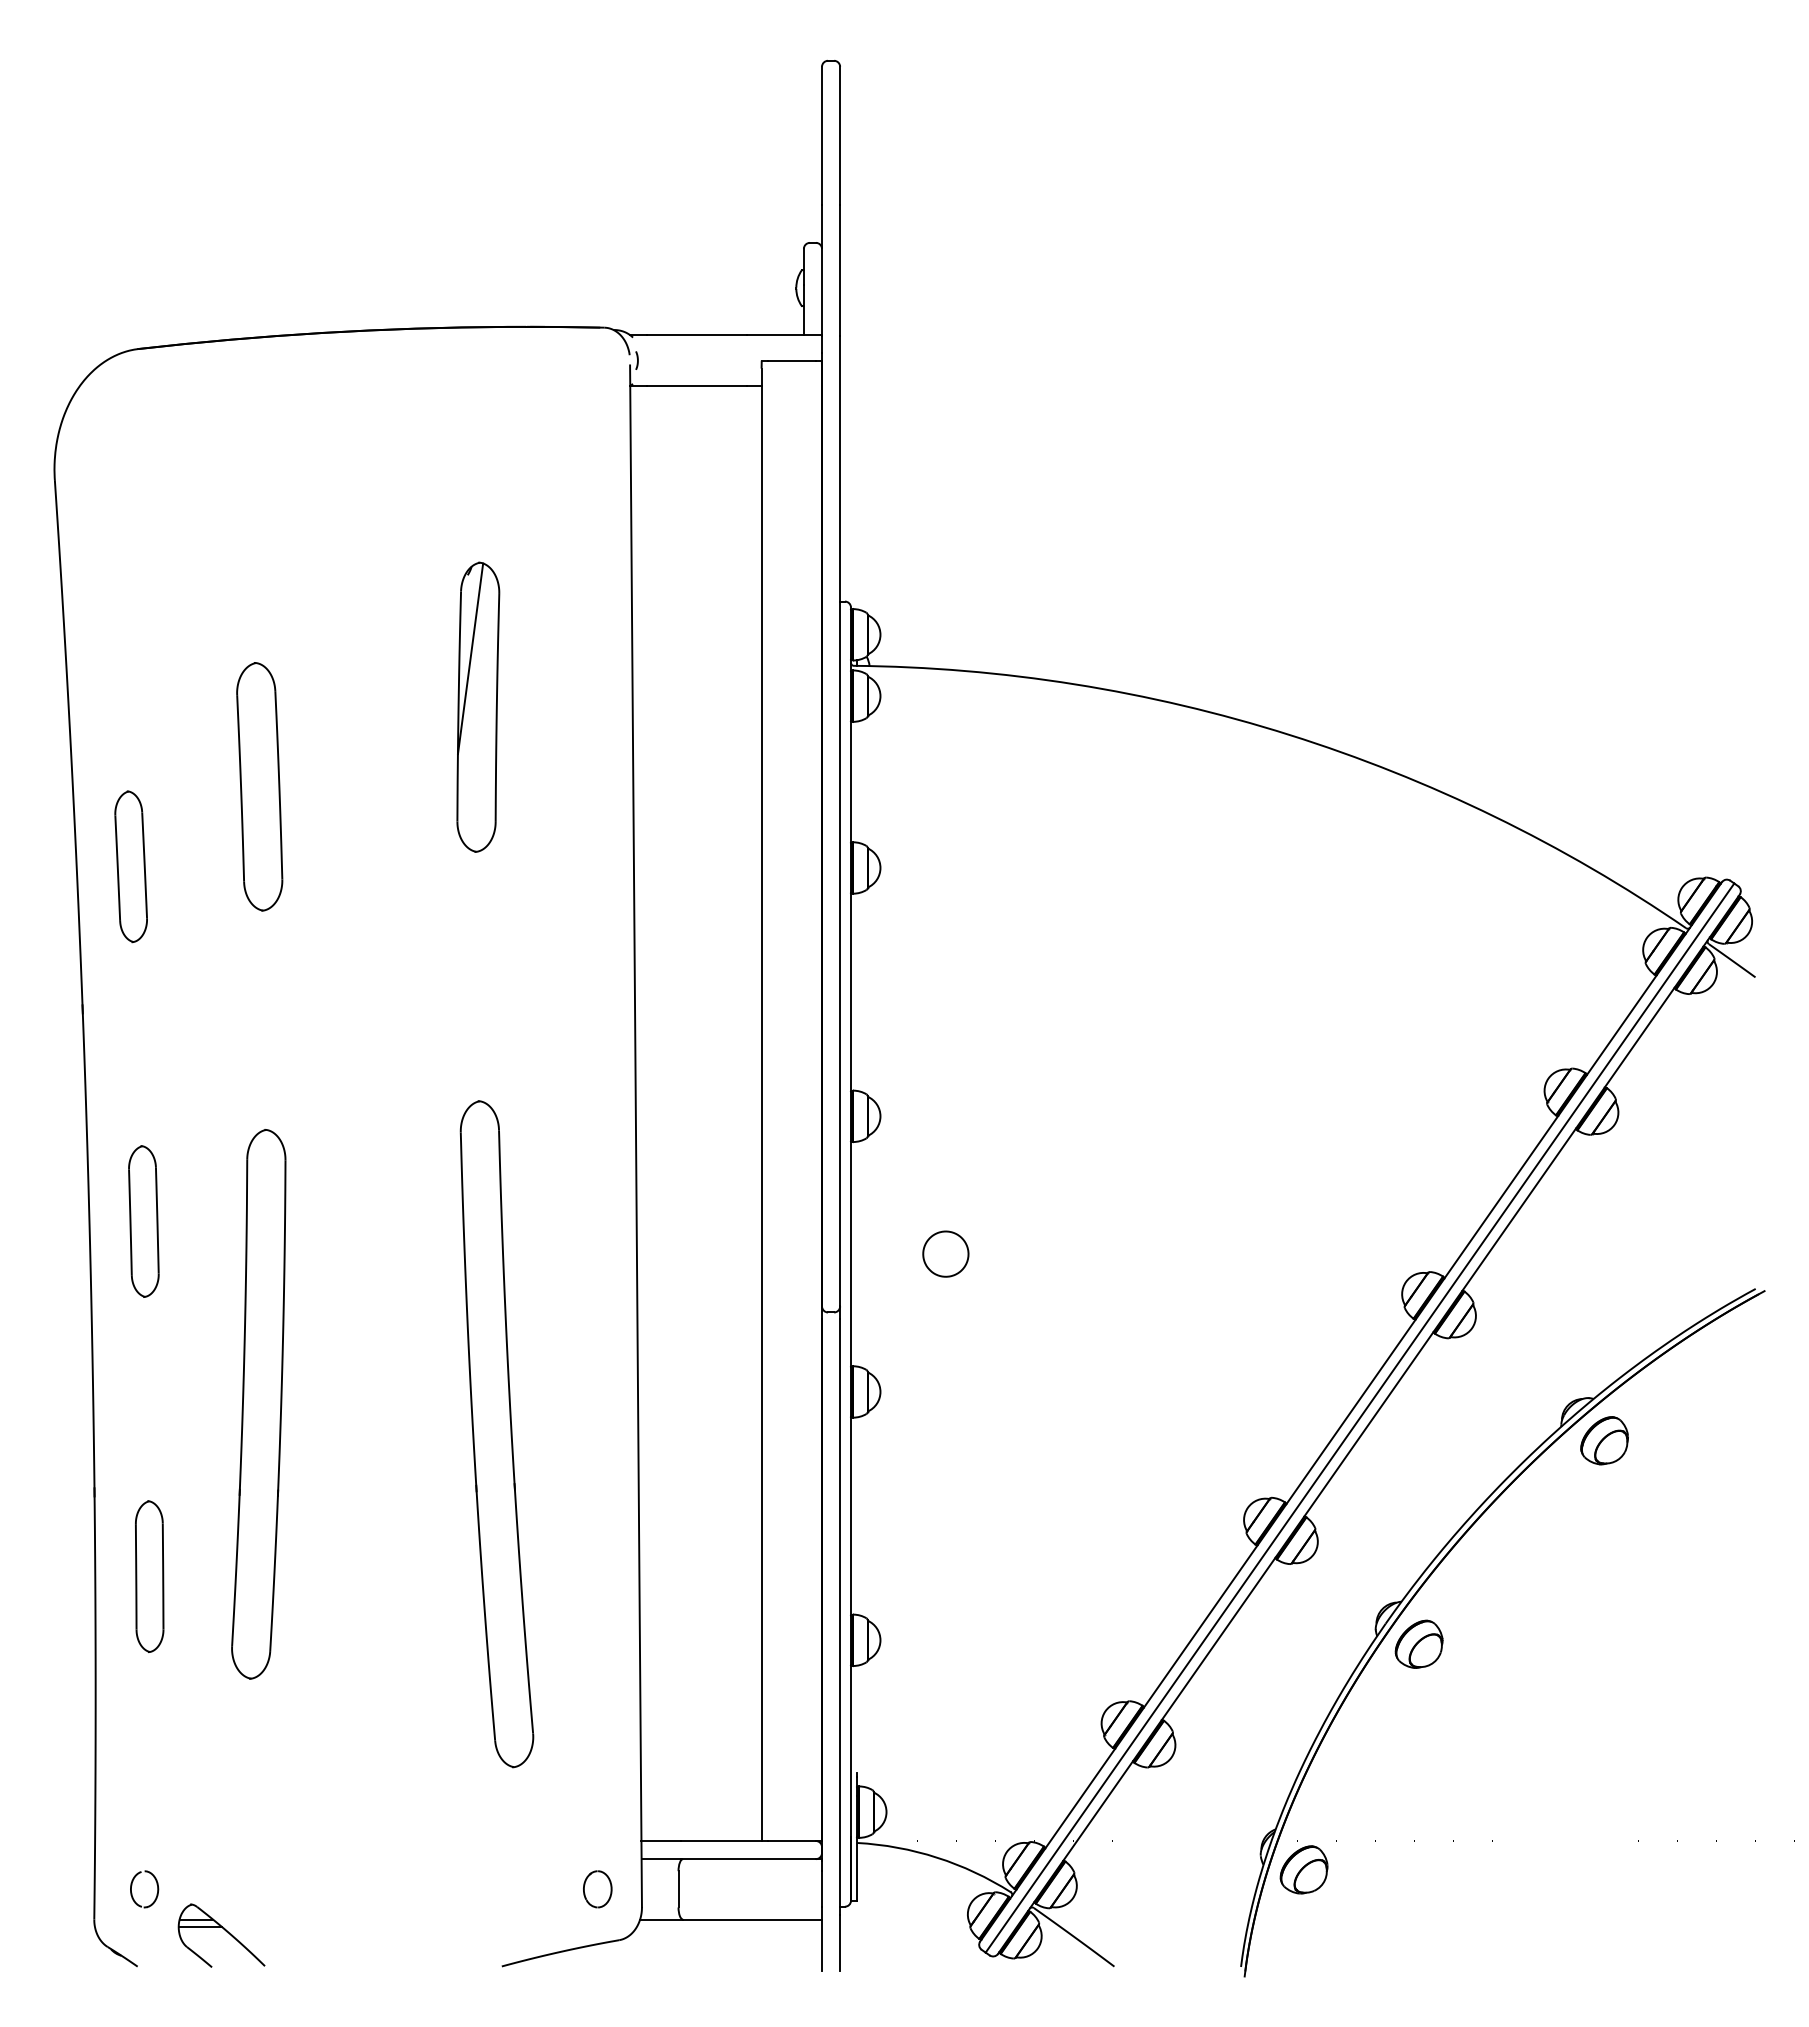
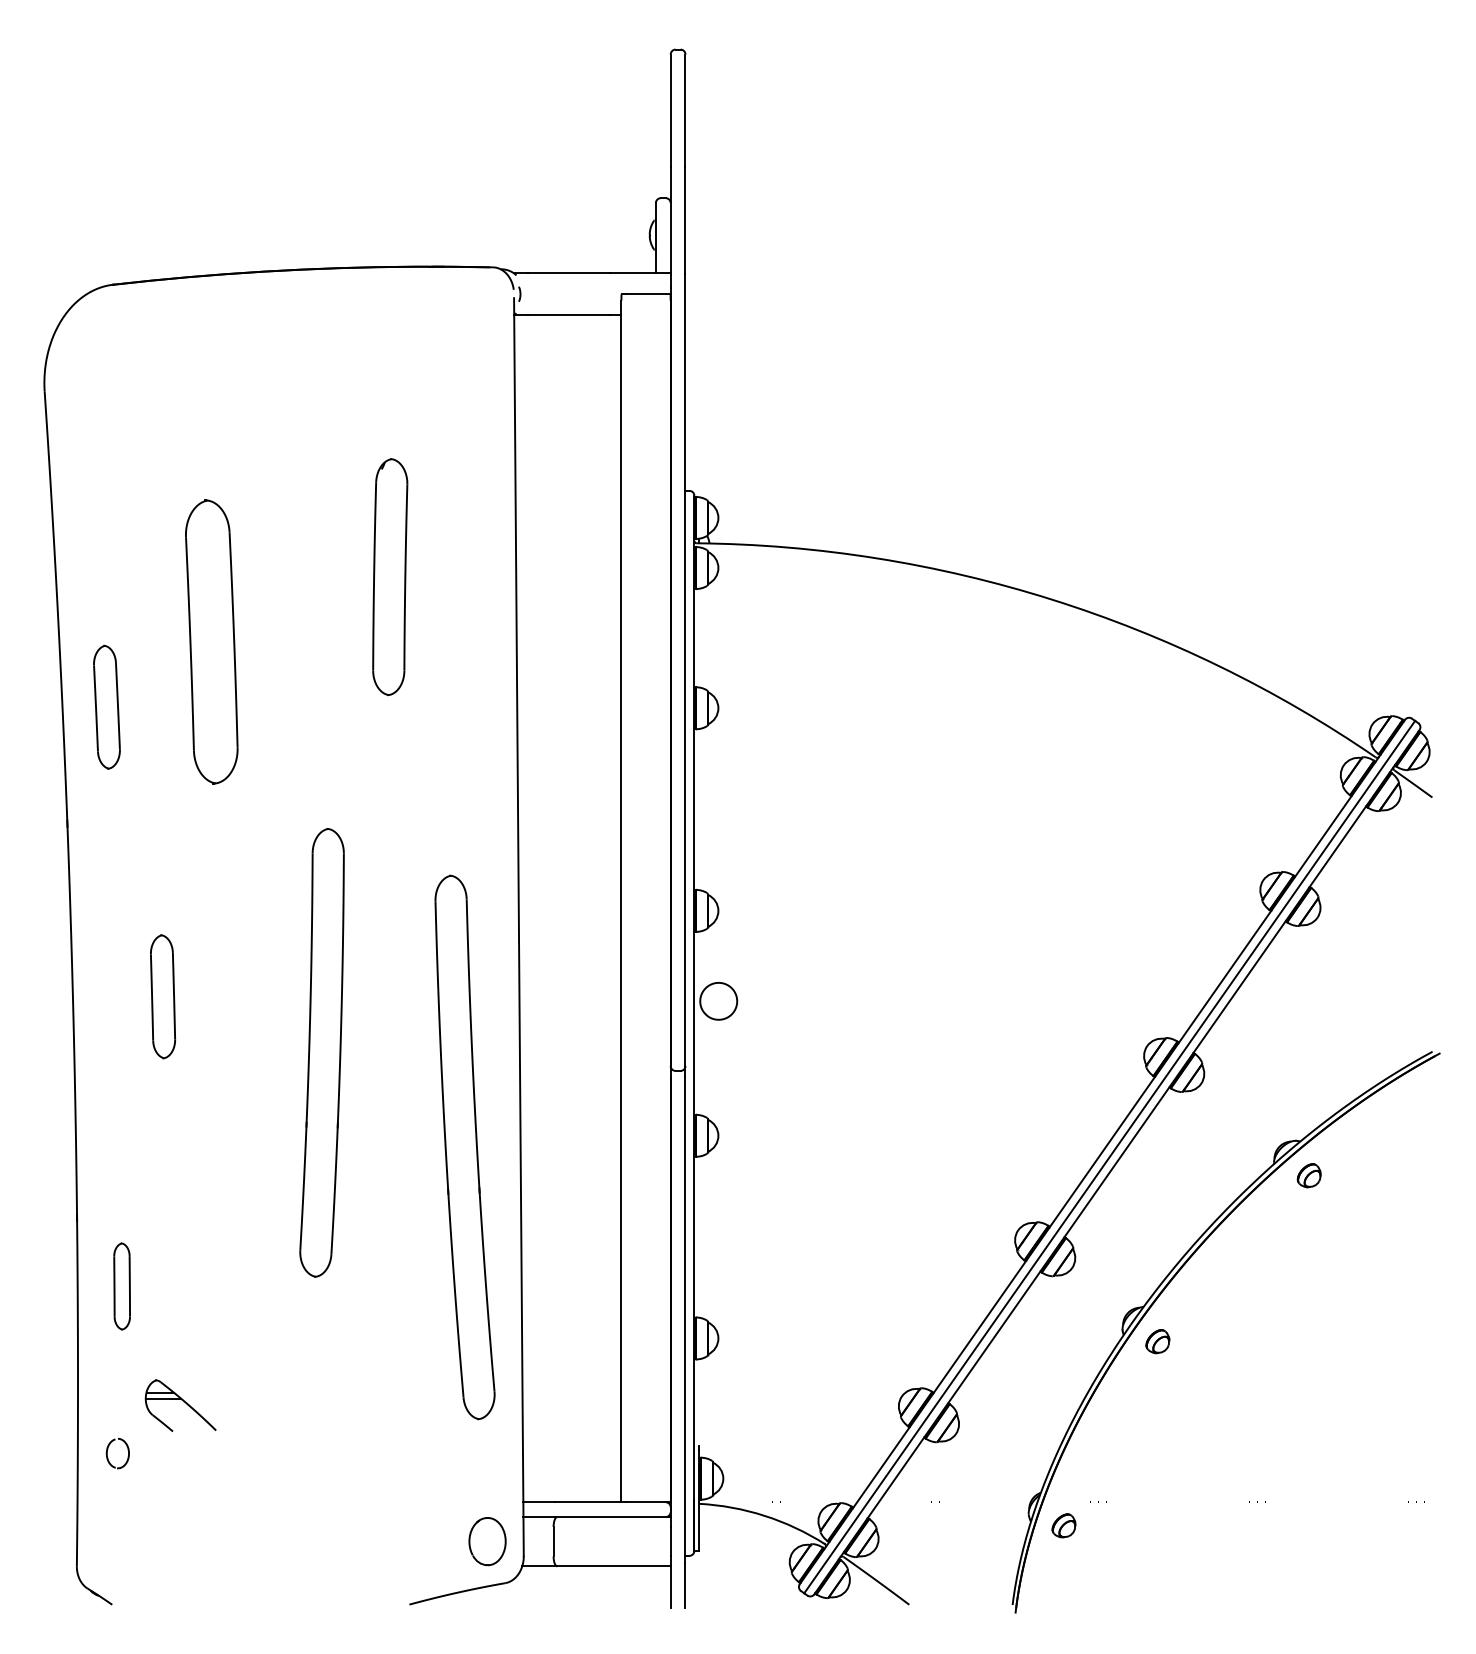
line: (470, 658) -> (383, 537), removed
part: (259, 786) -> (211, 641), size x1.4
part: (143, 1221) -> (162, 996), moved
part: (945, 1253) -> (718, 1000), moved
part: (258, 1404) -> (321, 1053), moved
part: (496, 1434) -> (464, 1147), moved
part: (1604, 1440) -> (1309, 1175), size x0.6
part: (149, 1576) -> (121, 1286), size x0.7
part: (1418, 1643) -> (1157, 1341), size x0.6
part: (1303, 1869) -> (1063, 1525), size x0.6
part: (132, 1885) -> (108, 1450), moved
part: (597, 1889) -> (487, 1541), size x1.6
part: (221, 1935) -> (180, 1405), moved

